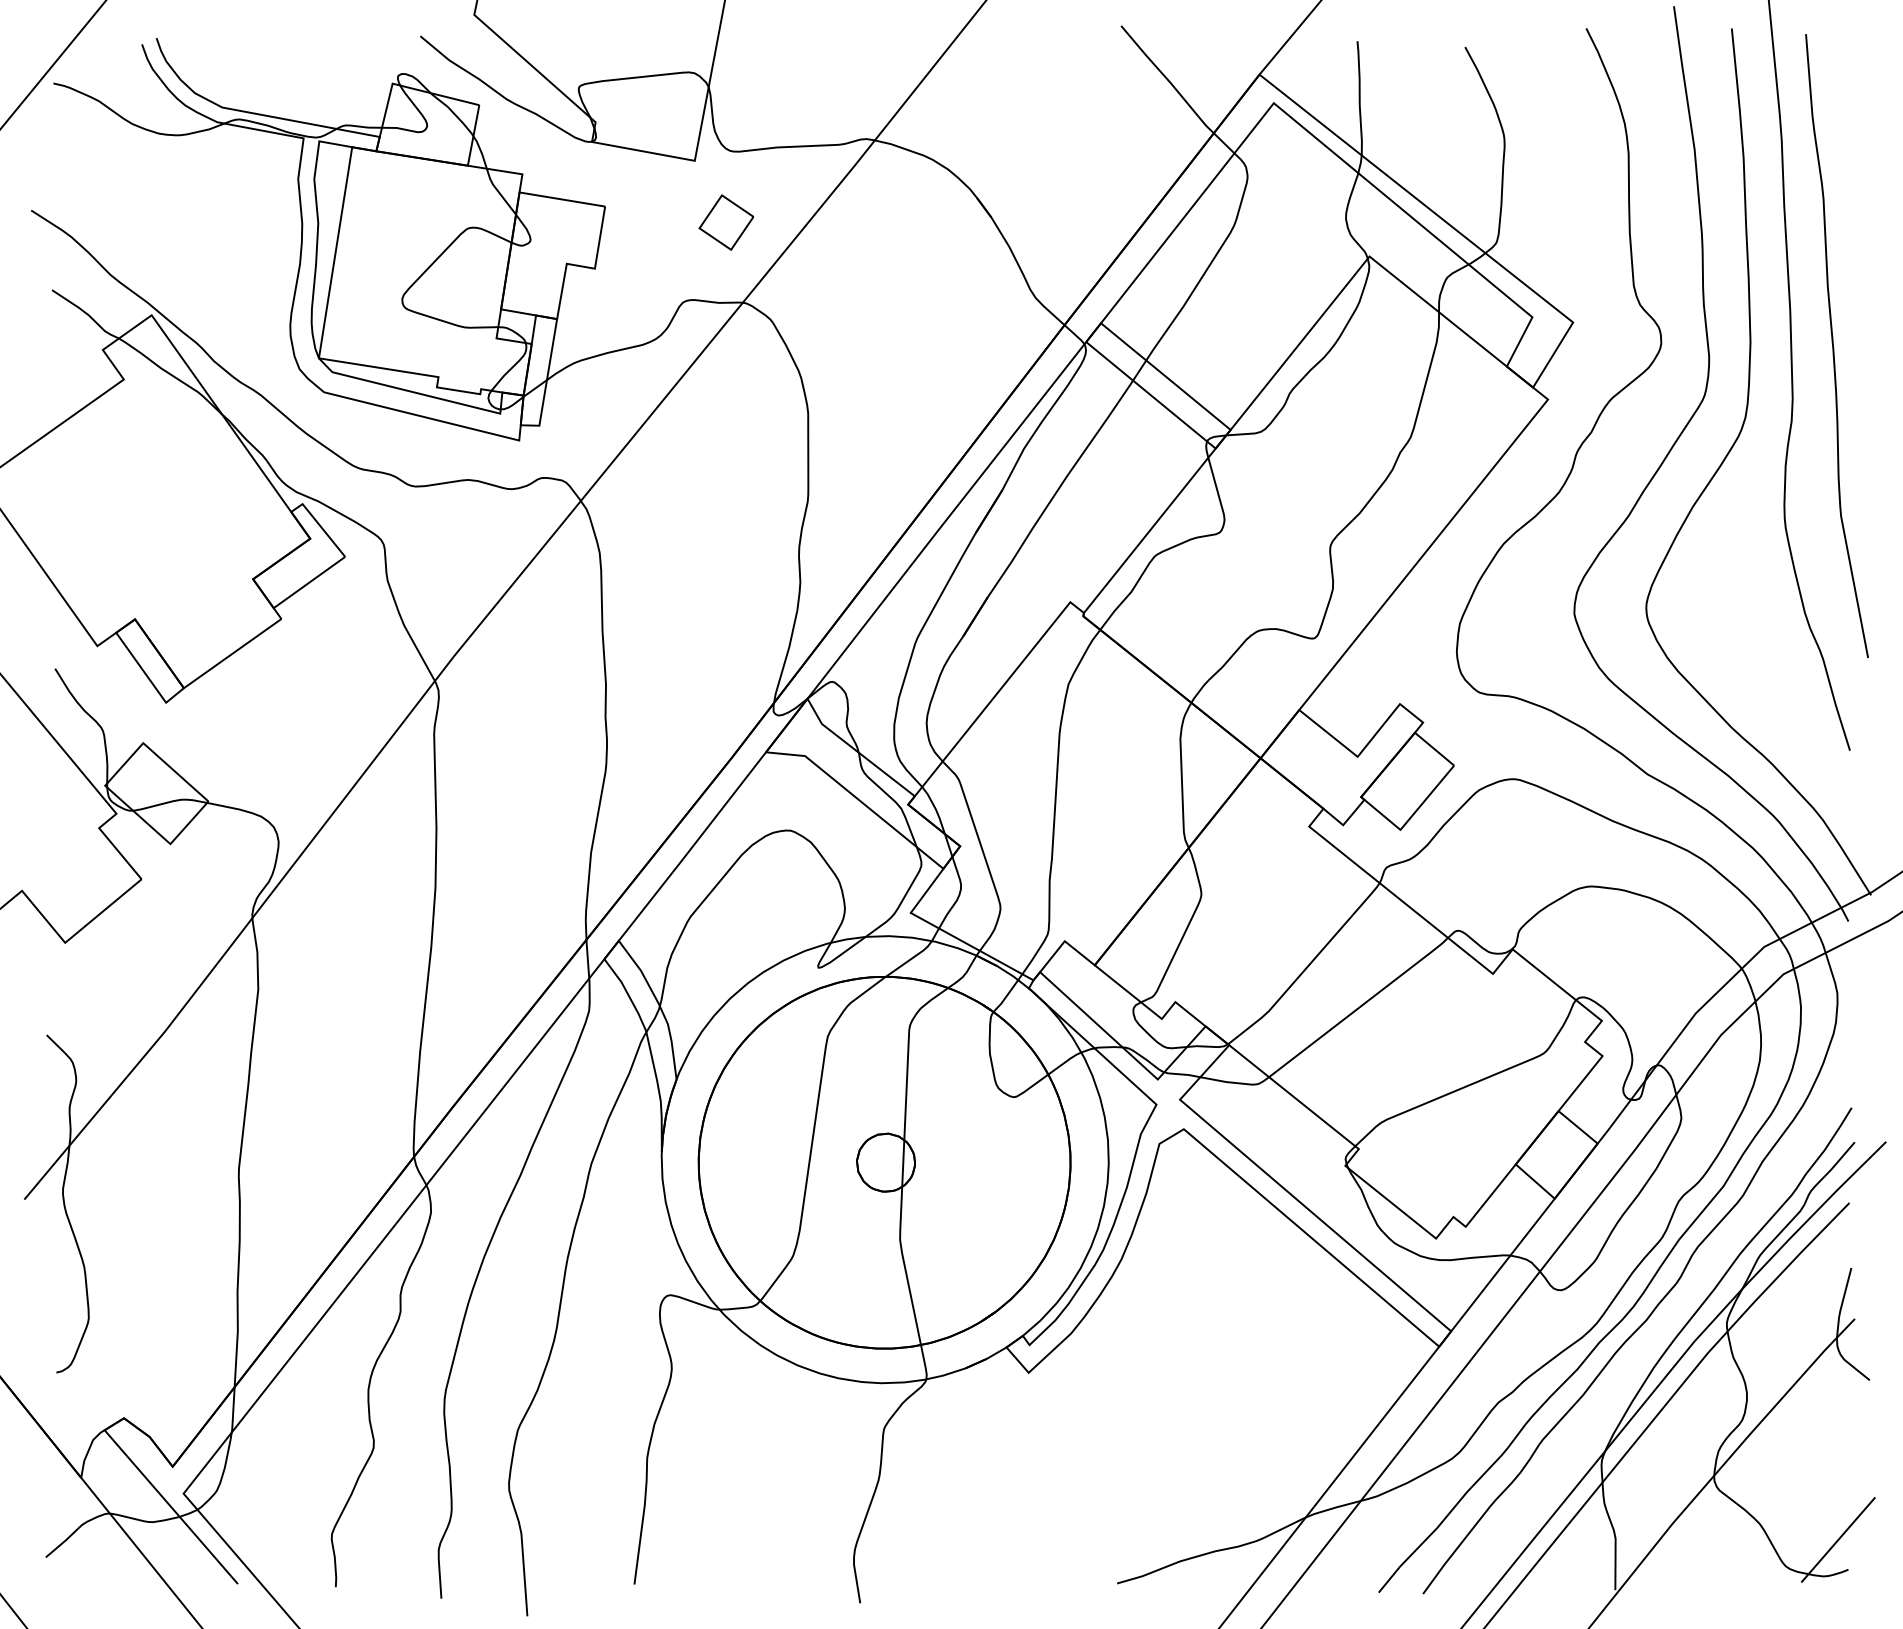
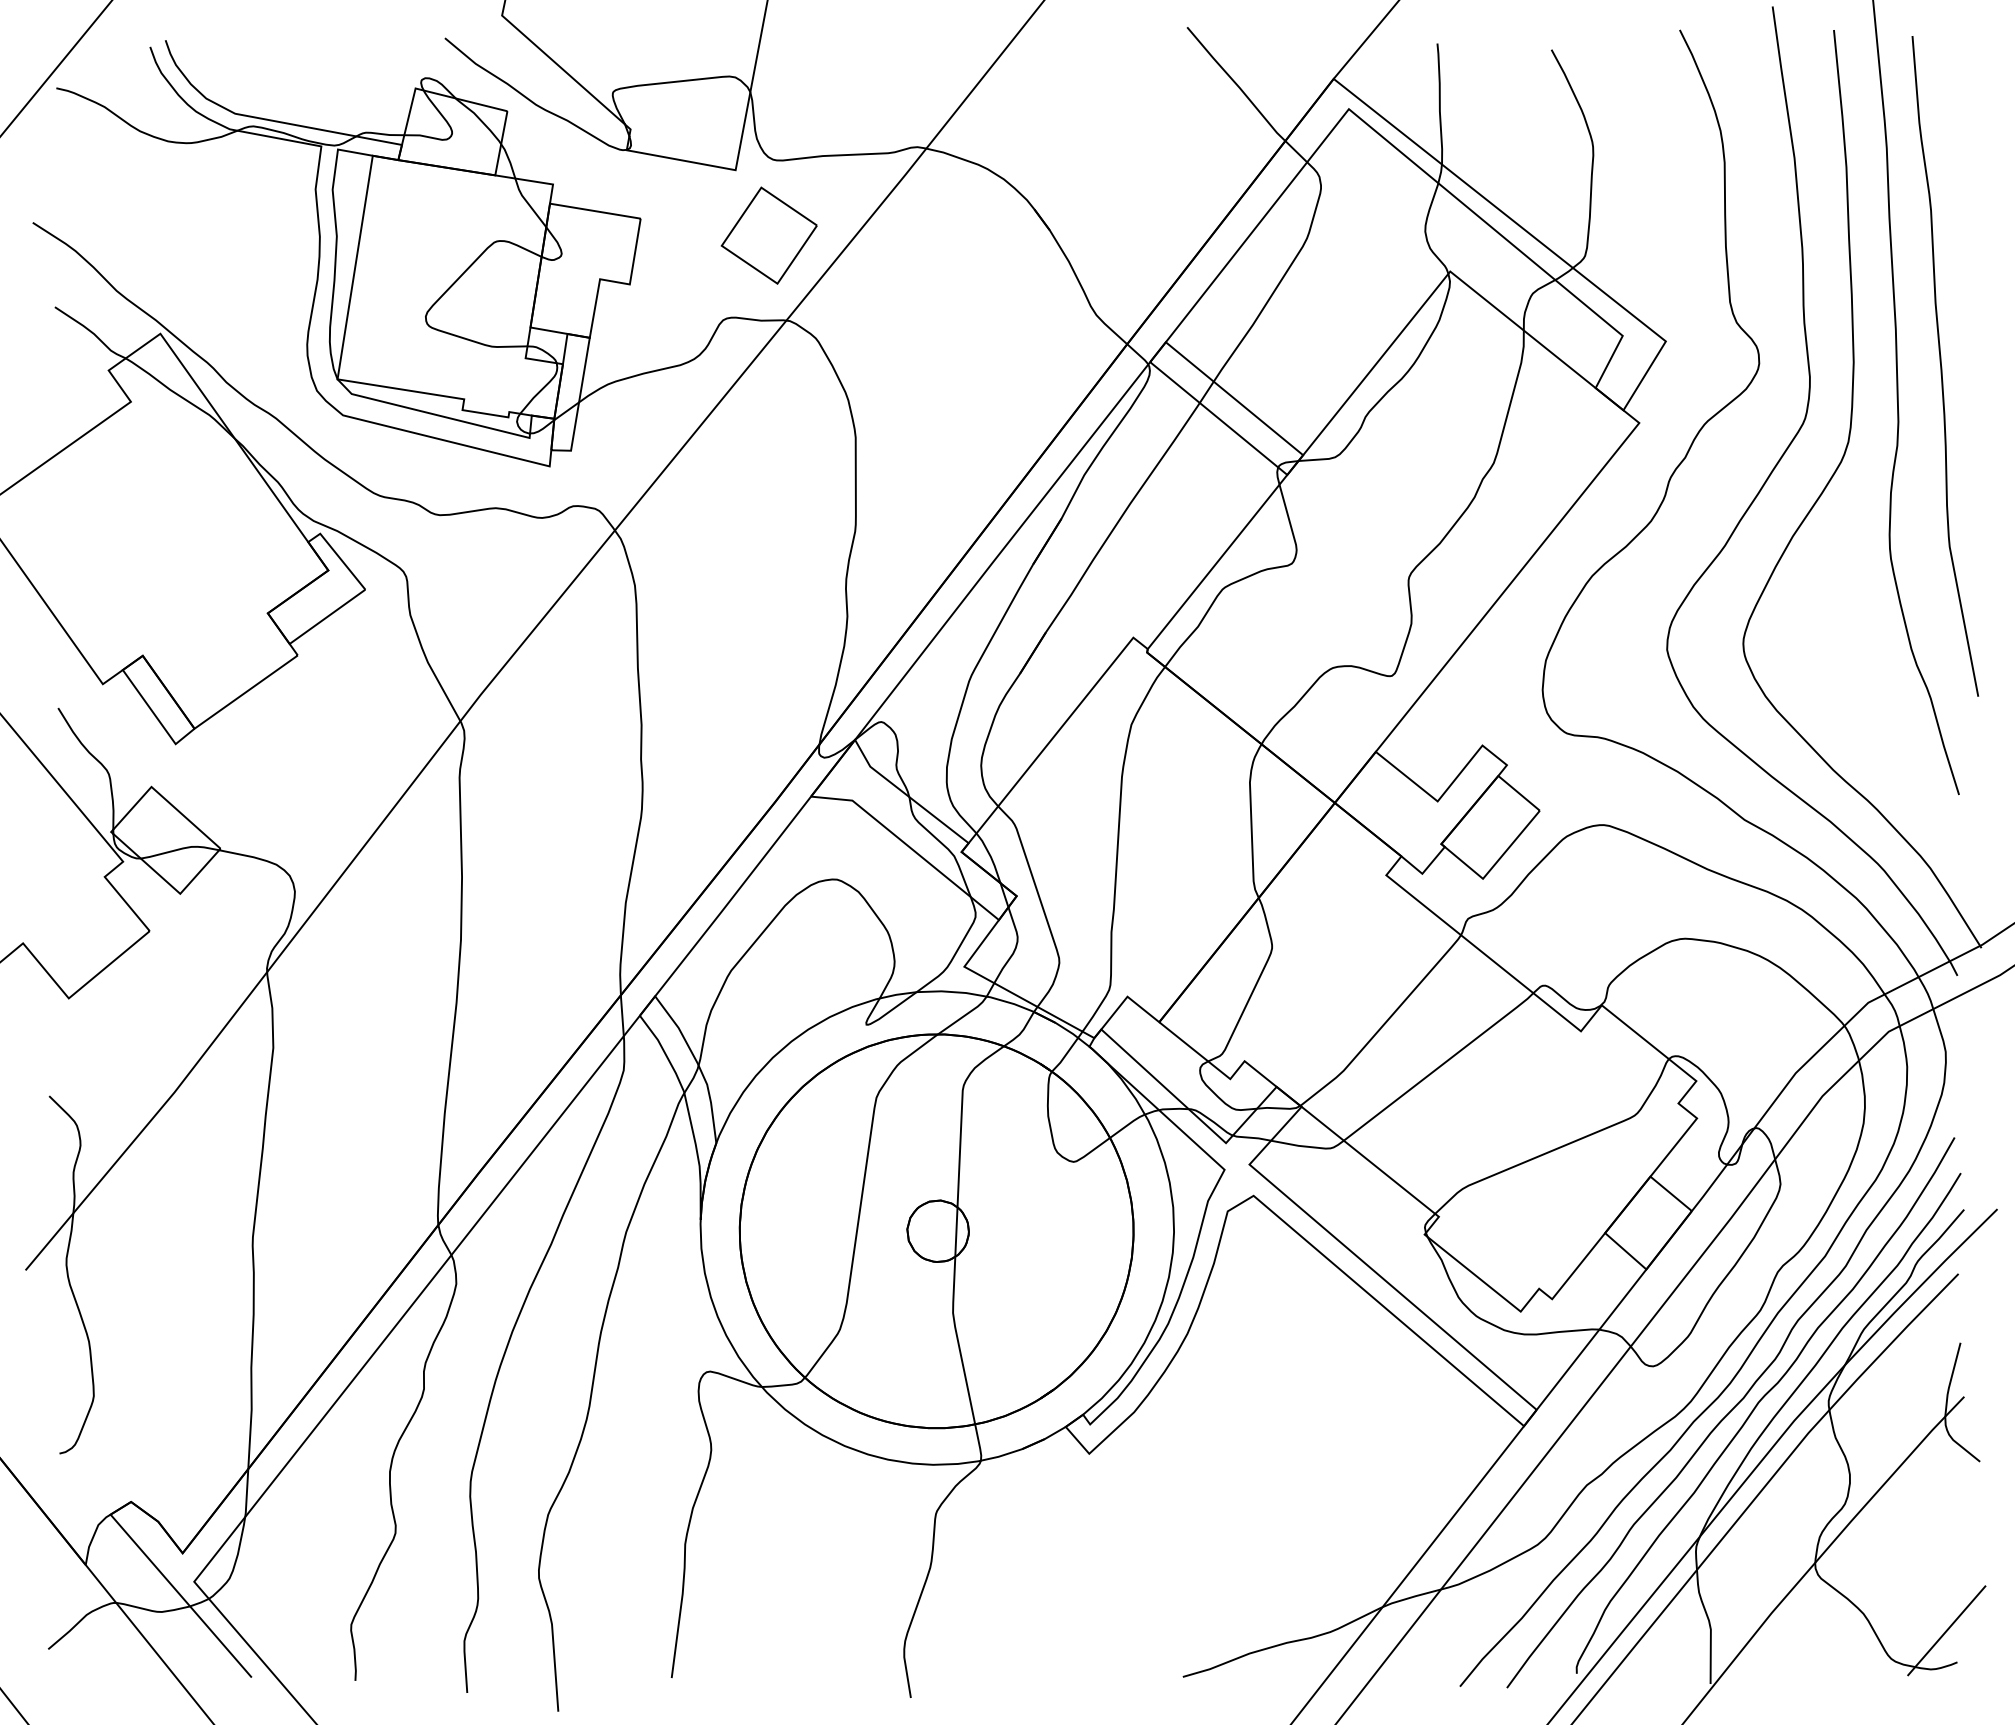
part: (725, 222) -> (768, 235), size x1.67
curve: (1661, 1325) -> (1759, 1403), added

